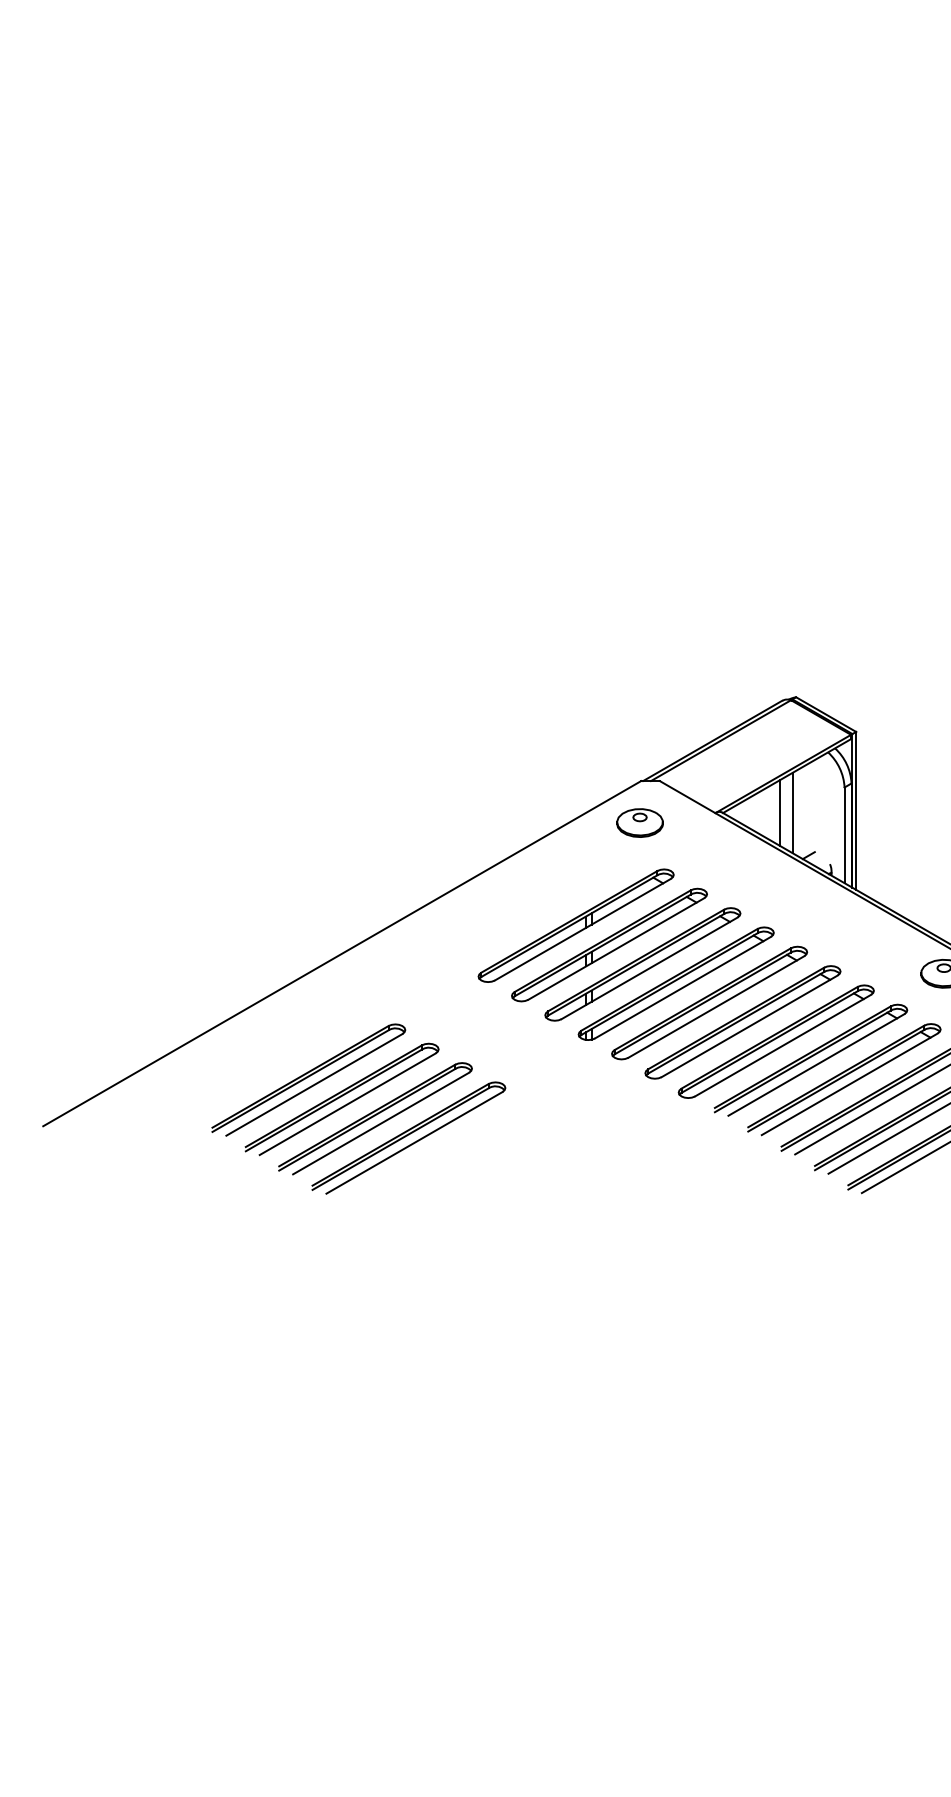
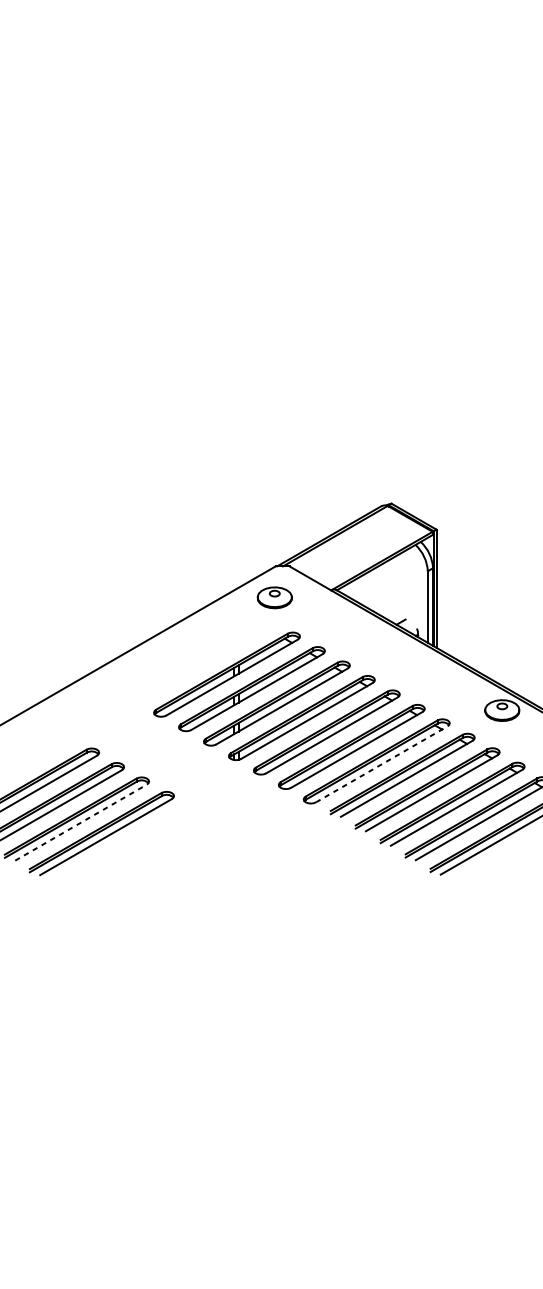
line: (793, 812) -> (389, 589), removed
line: (780, 813) -> (379, 590), removed
line: (783, 1045) -> (382, 764), solid -> dashed
line: (381, 1123) -> (81, 822), solid -> dashed

